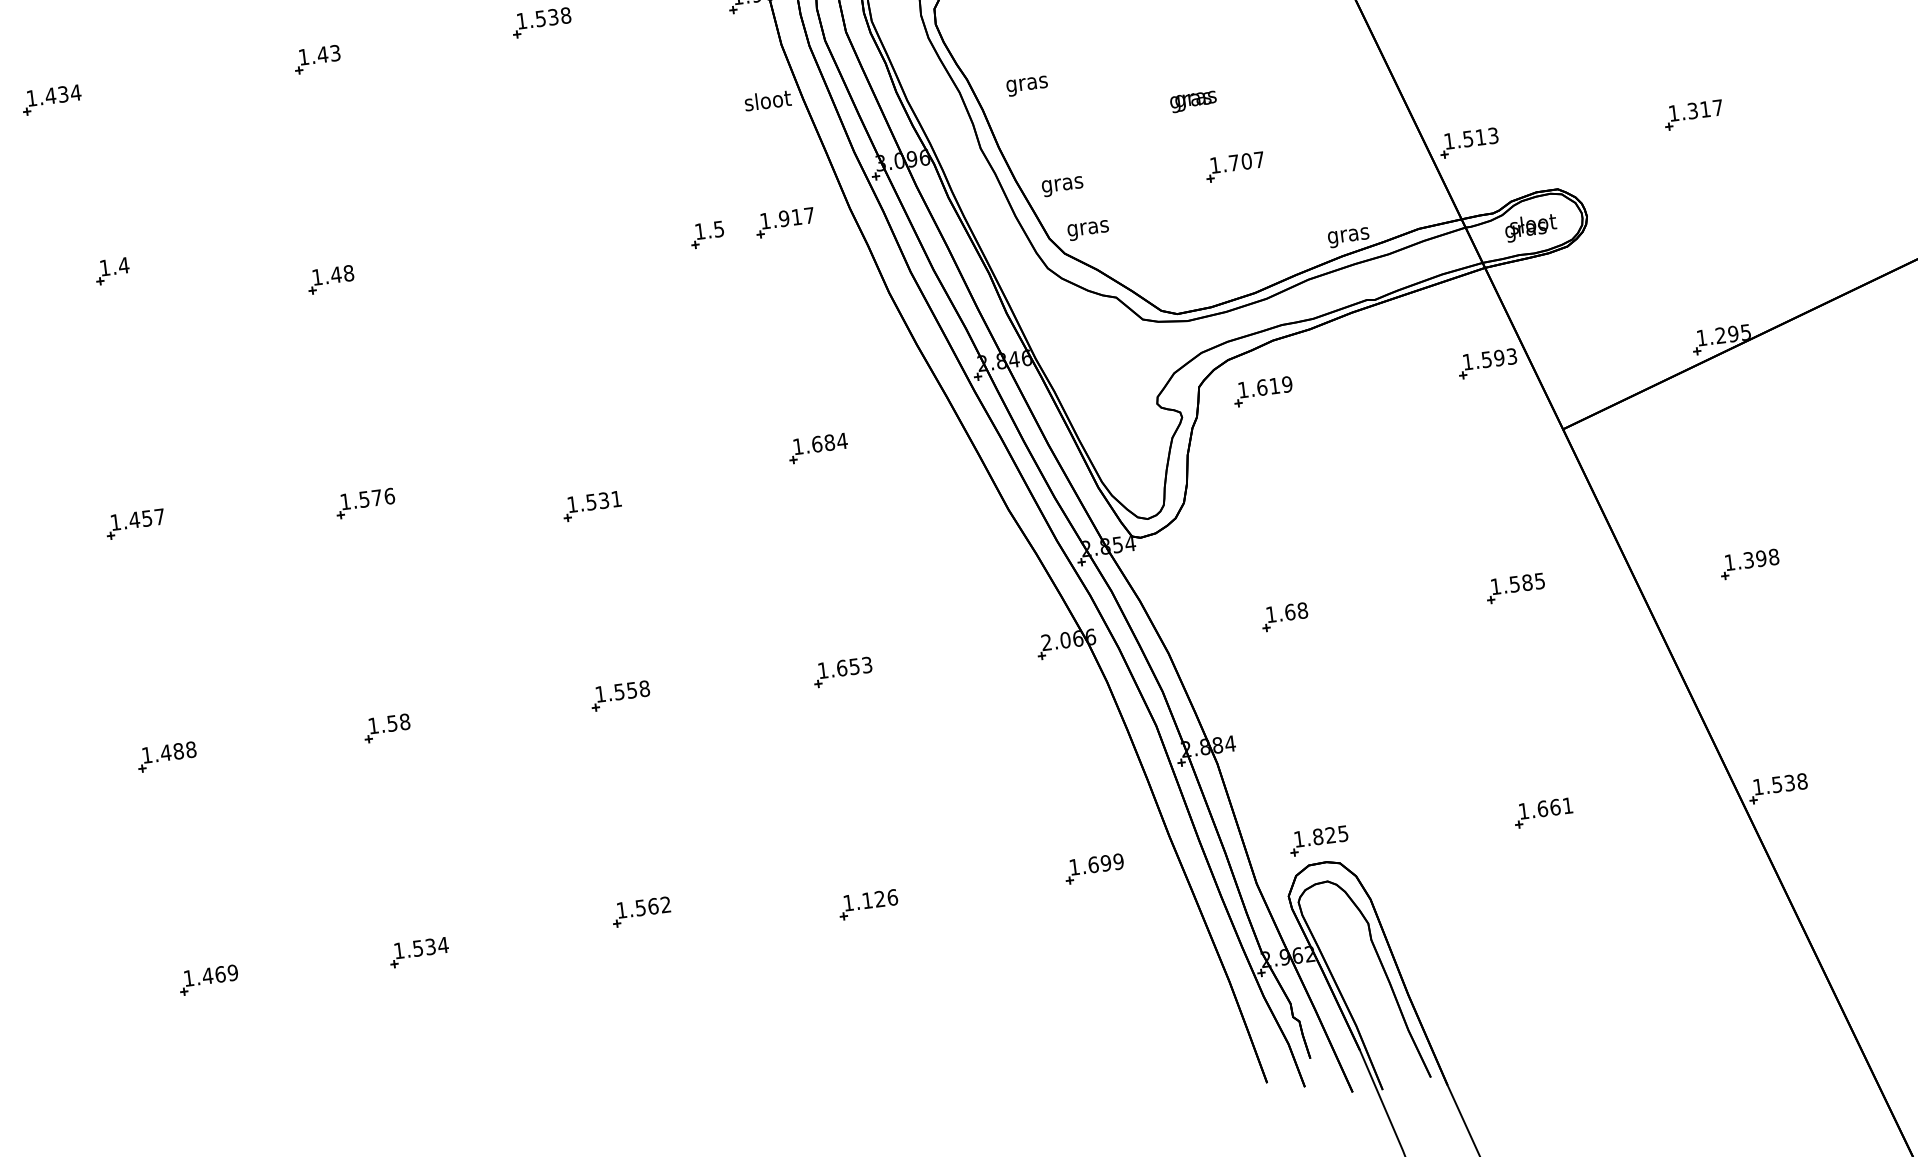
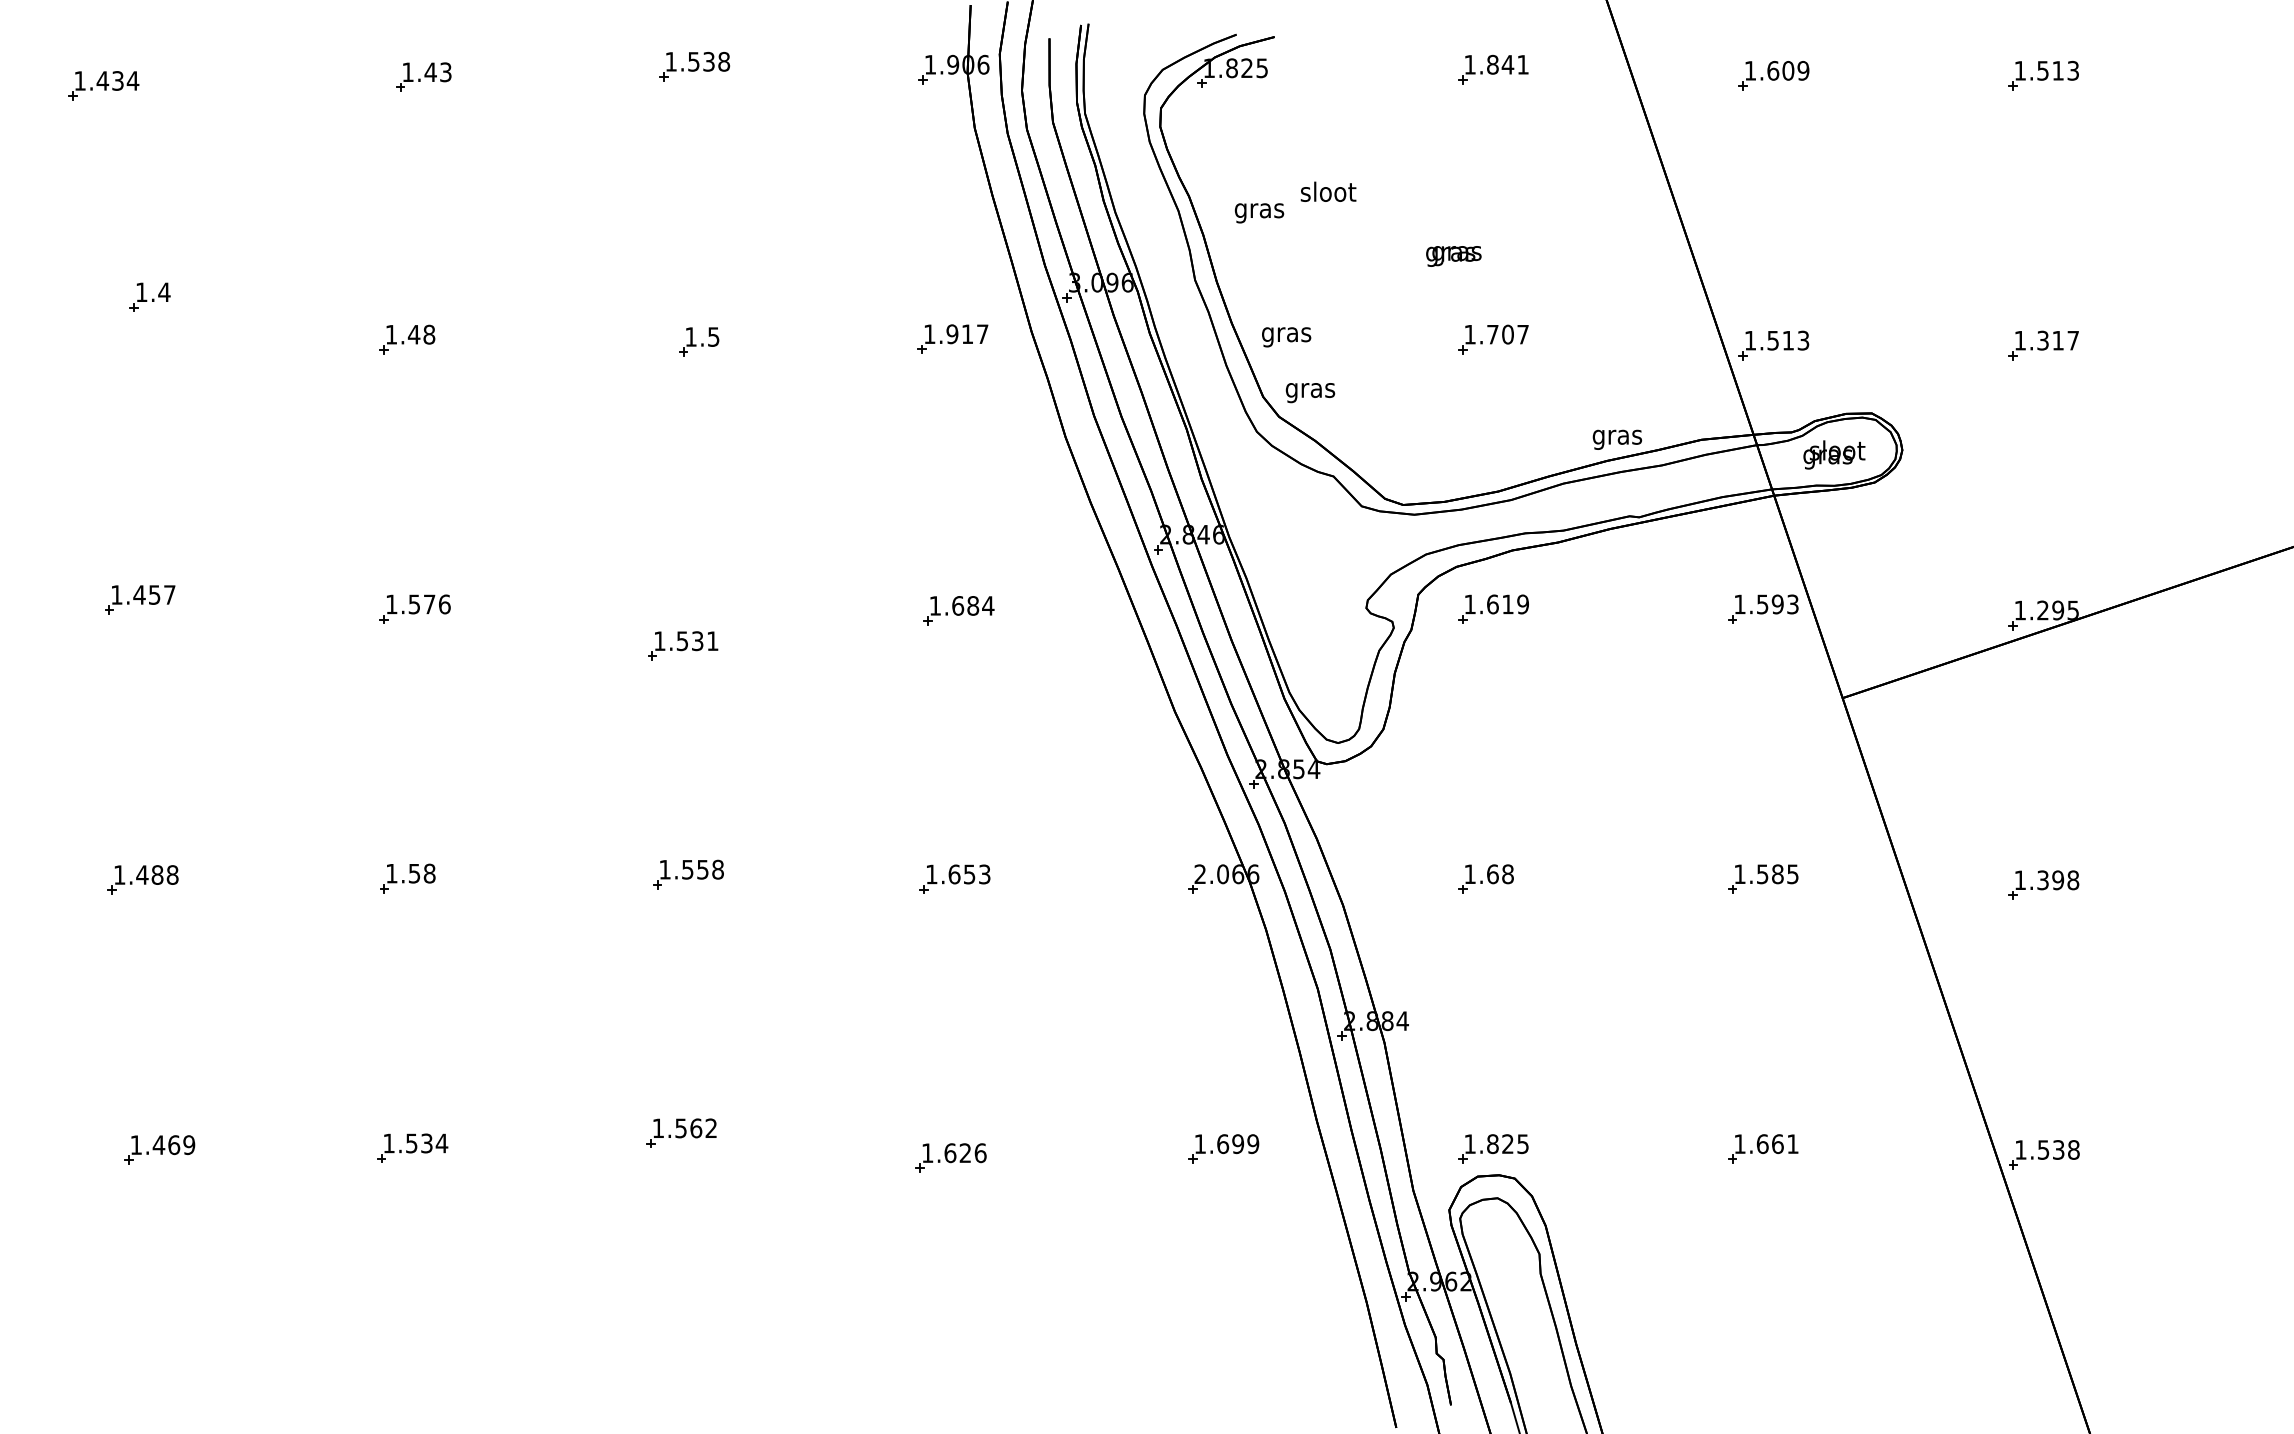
text: (767, 100) -> (1328, 191), moved
part: (707, 234) -> (699, 341), moved
text: (867, 900) -> (950, 1153), 1.126 -> 1.626

